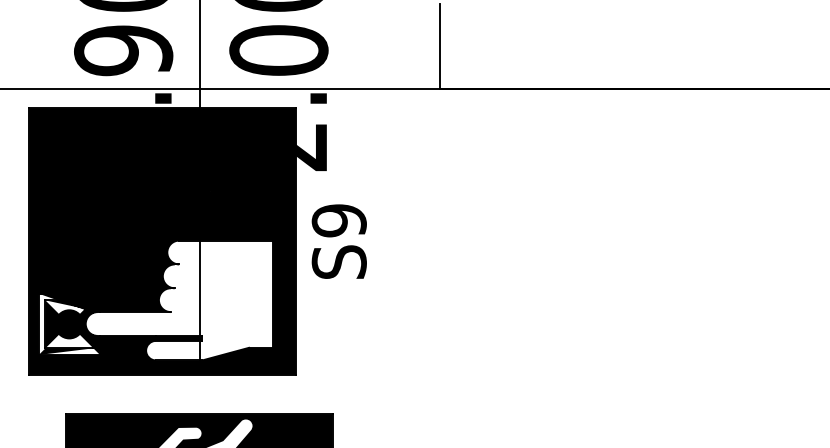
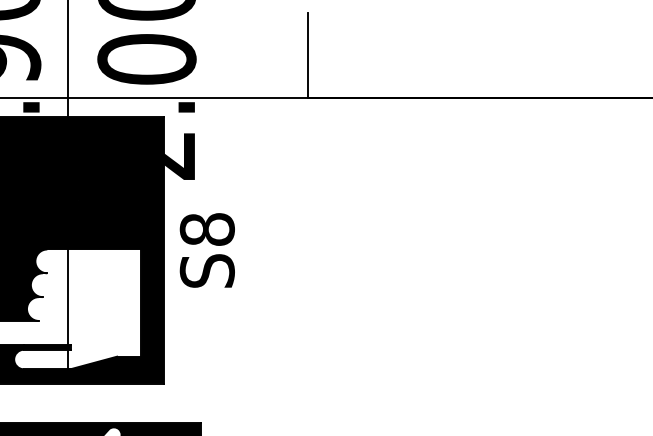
text: (338, 220) -> (206, 229), S9 -> S8

